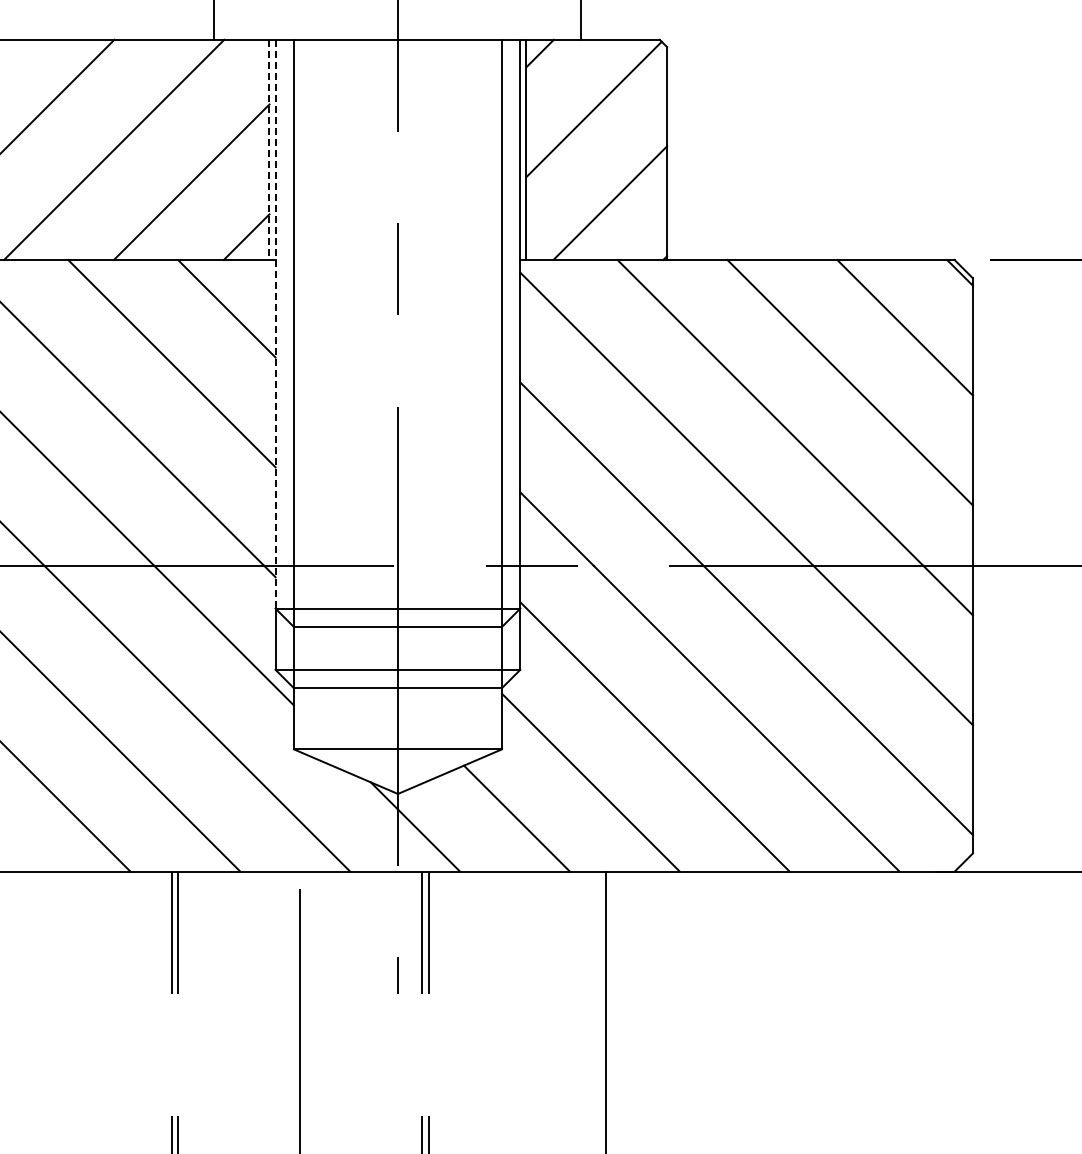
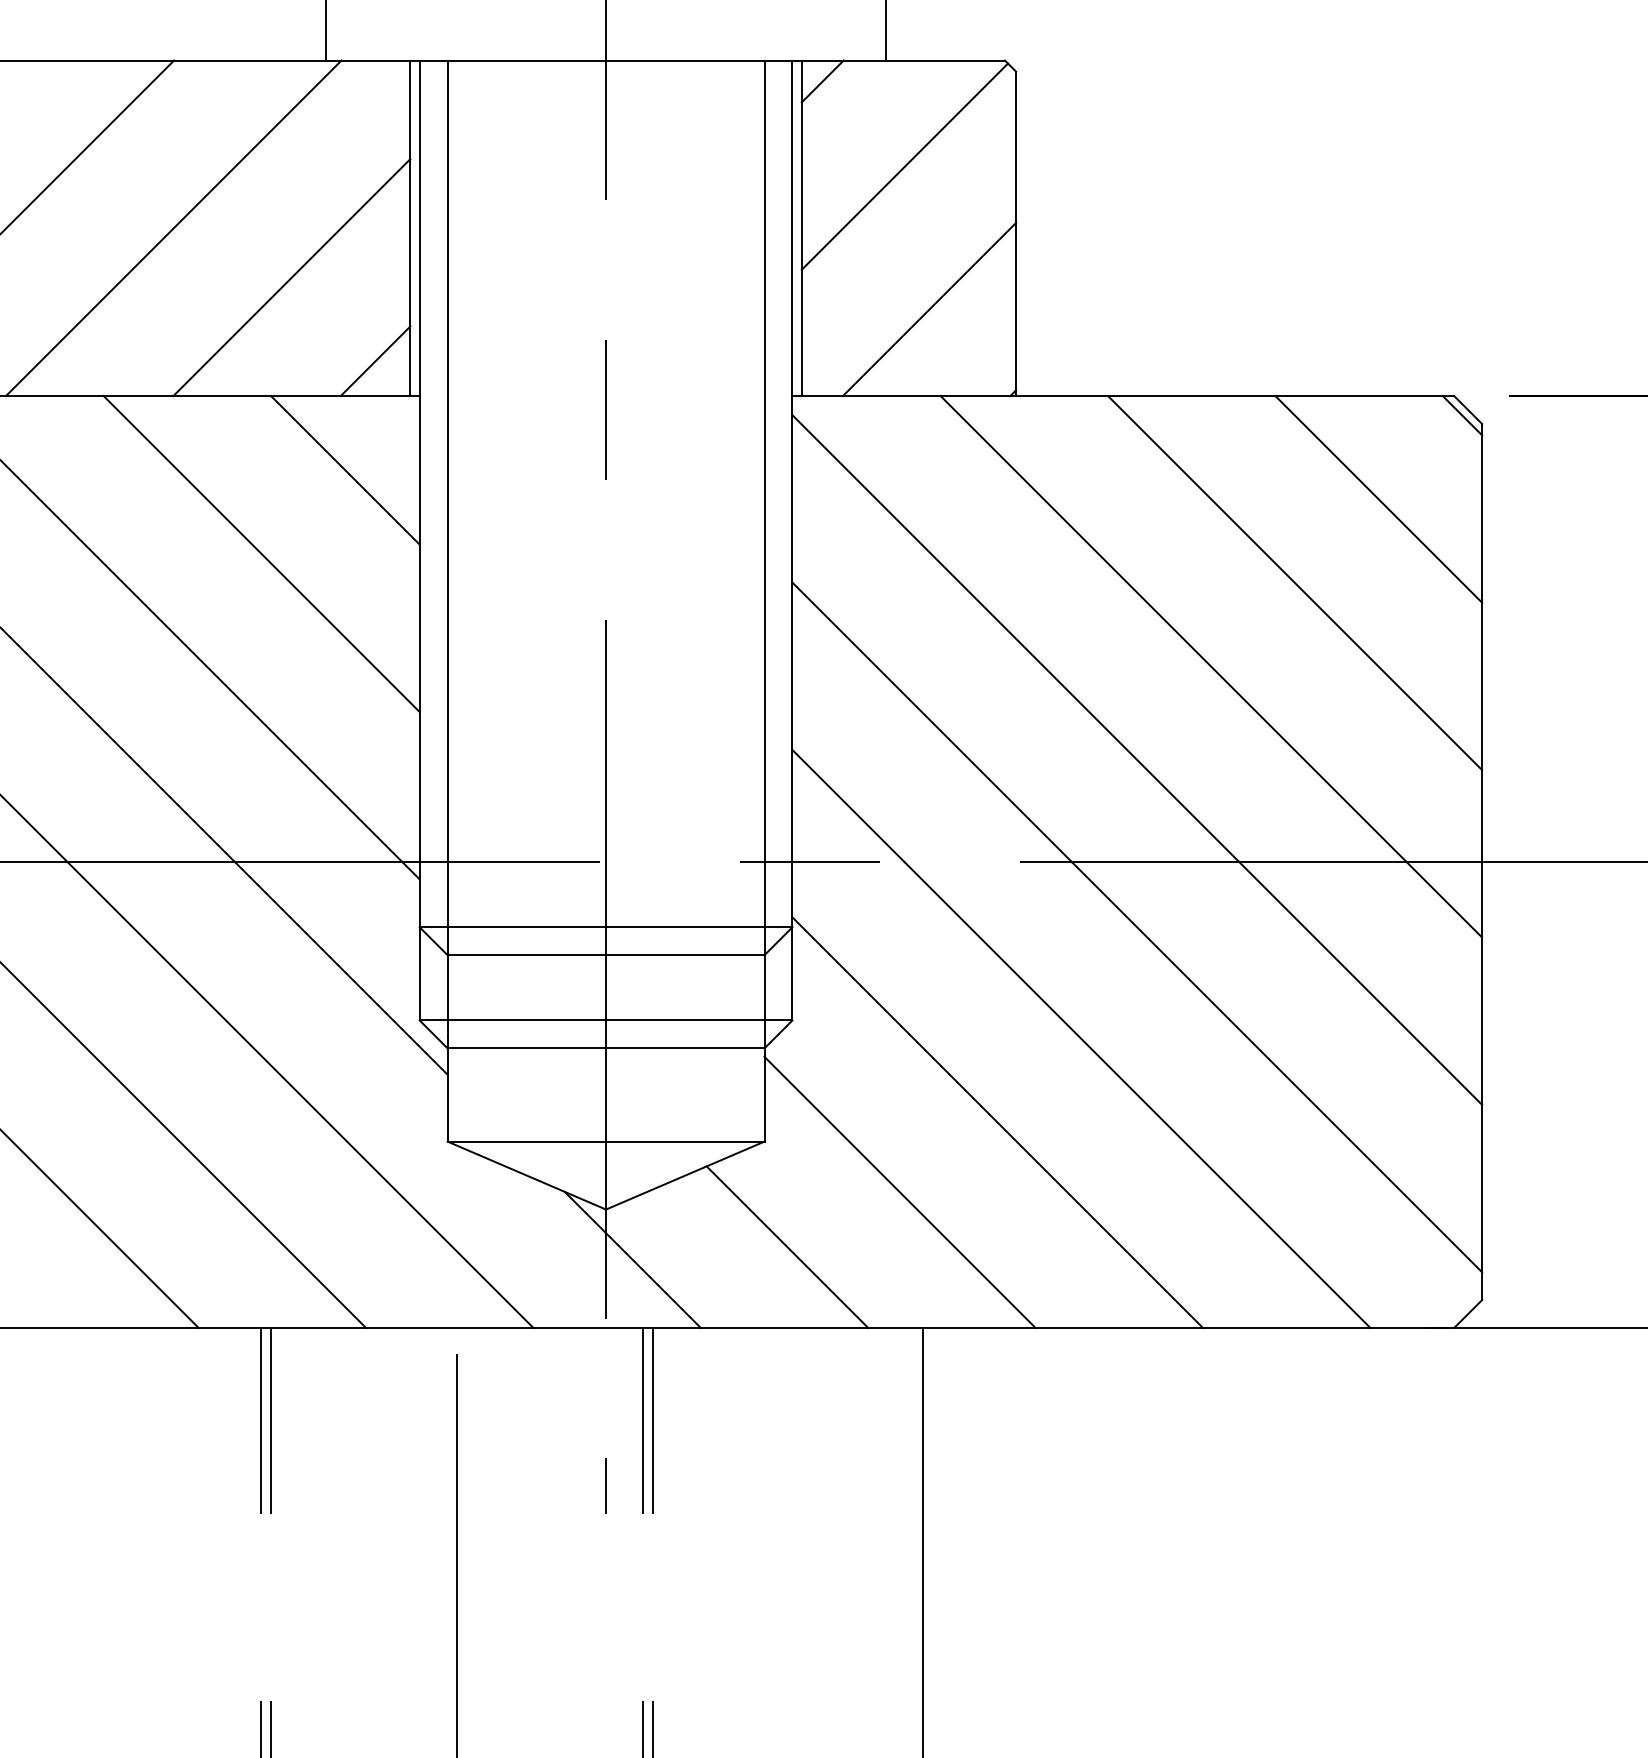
line: (269, 150) -> (410, 229), dashed -> solid
line: (275, 324) -> (419, 494), dashed -> solid

